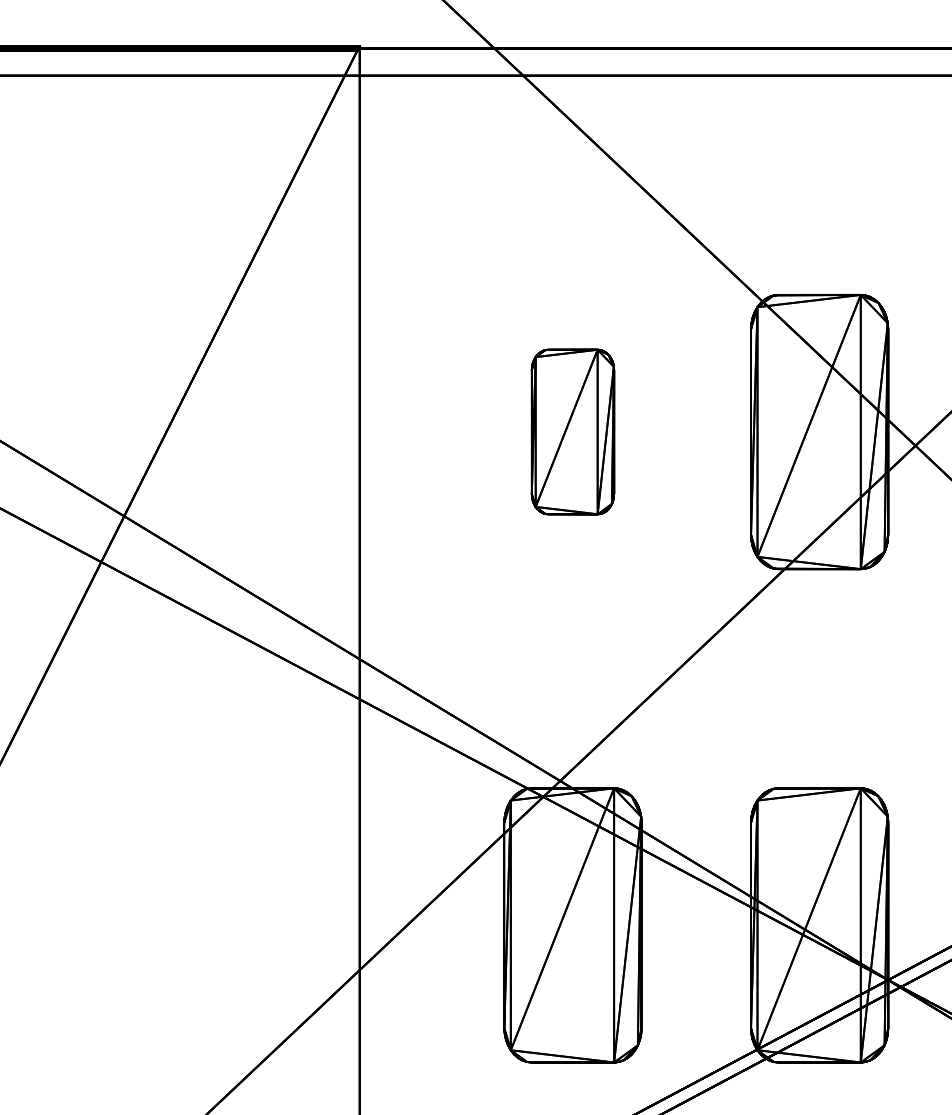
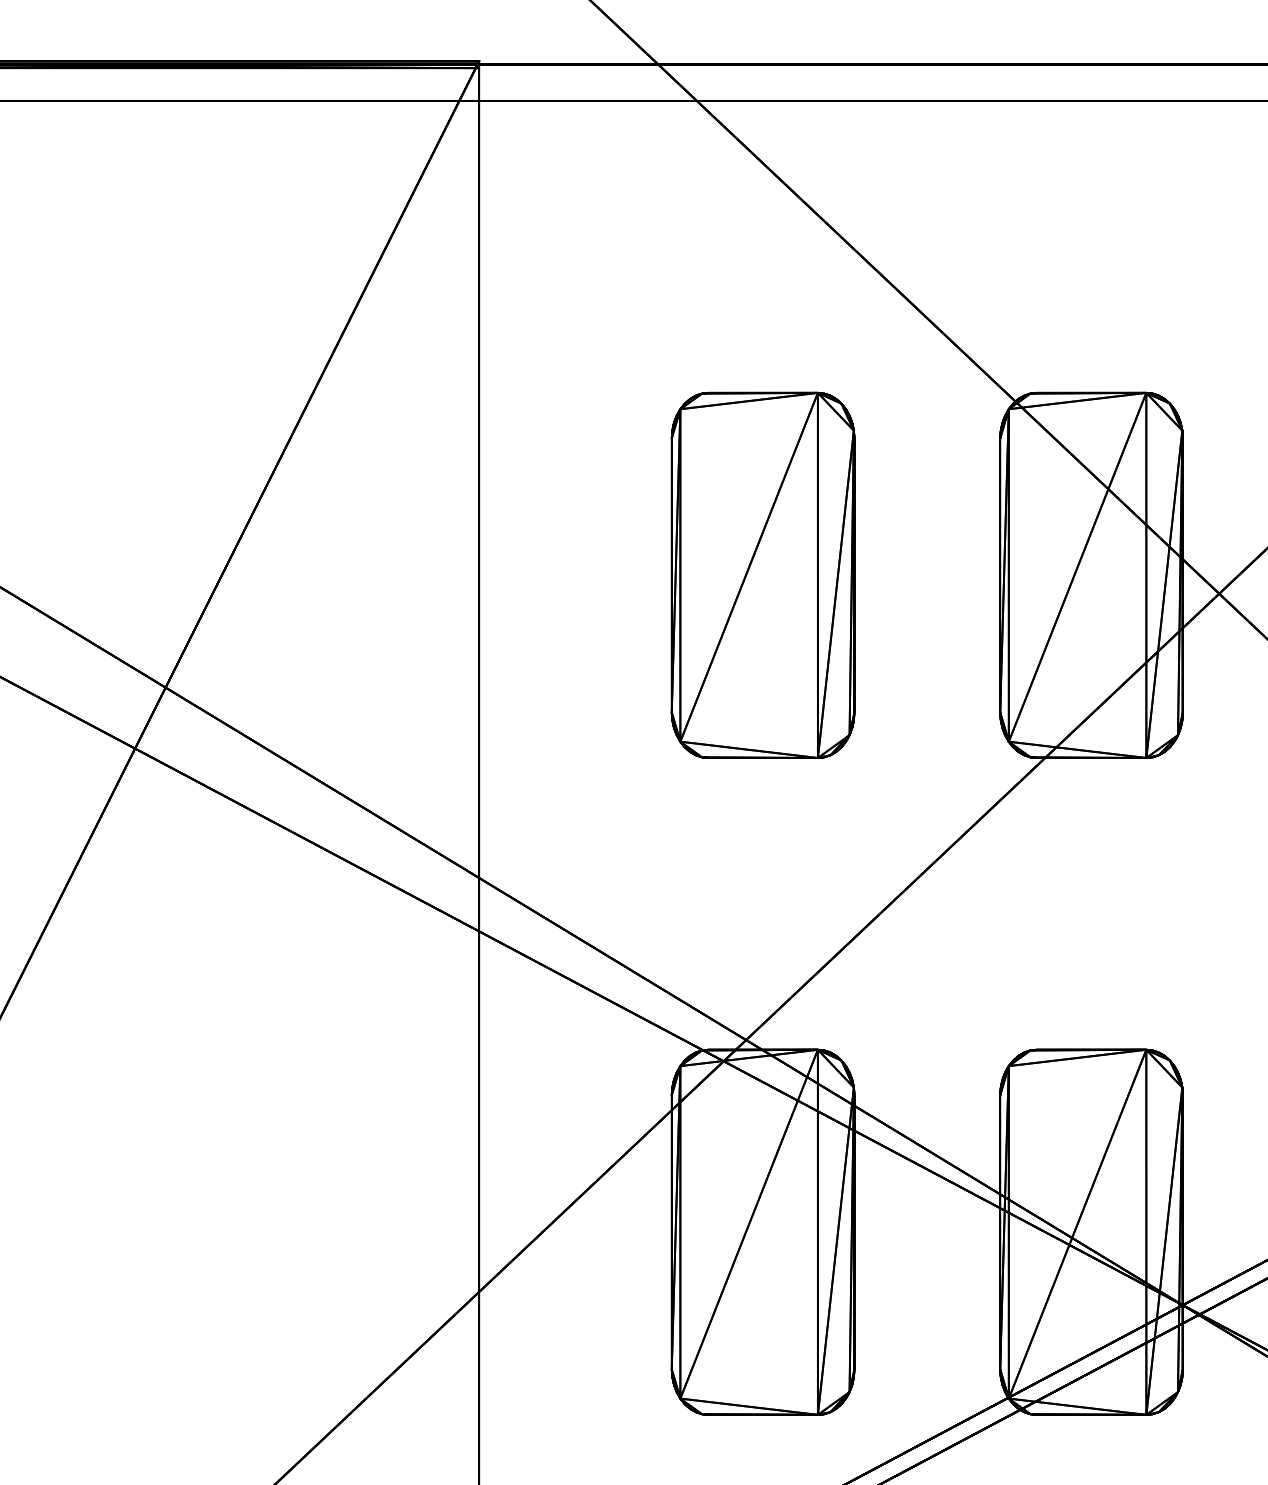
part: (572, 431) -> (762, 574), size x1.67

